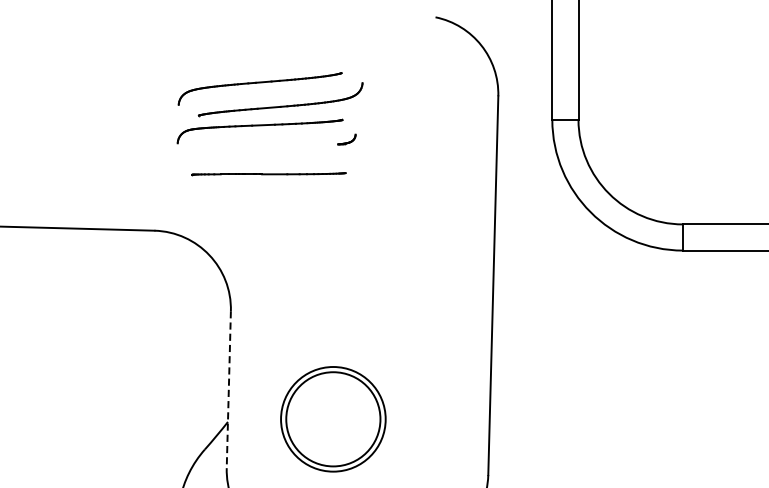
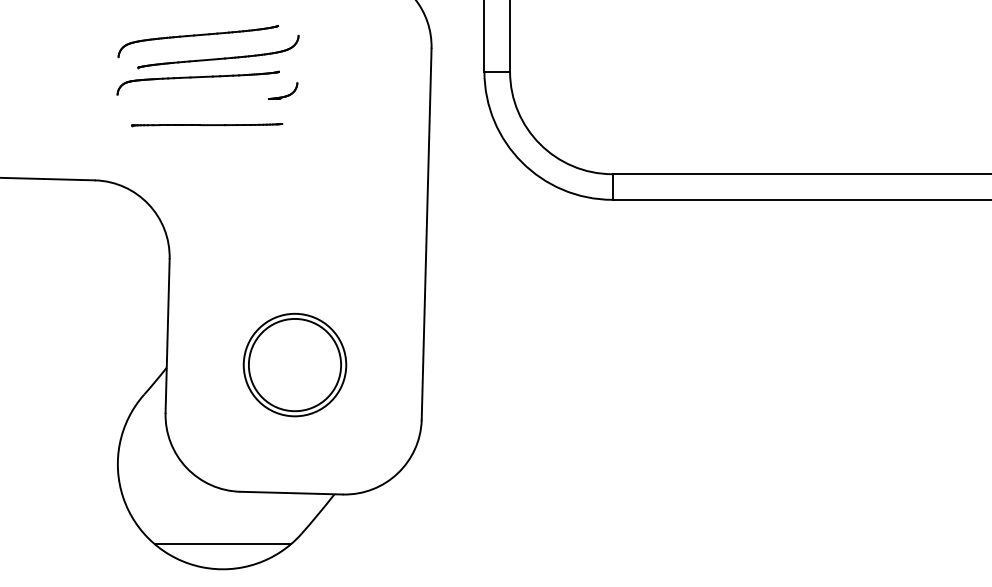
part: (347, 138) -> (283, 90), size x1.67
line: (228, 390) -> (167, 336), dashed -> solid
part: (332, 418) -> (294, 364), moved

